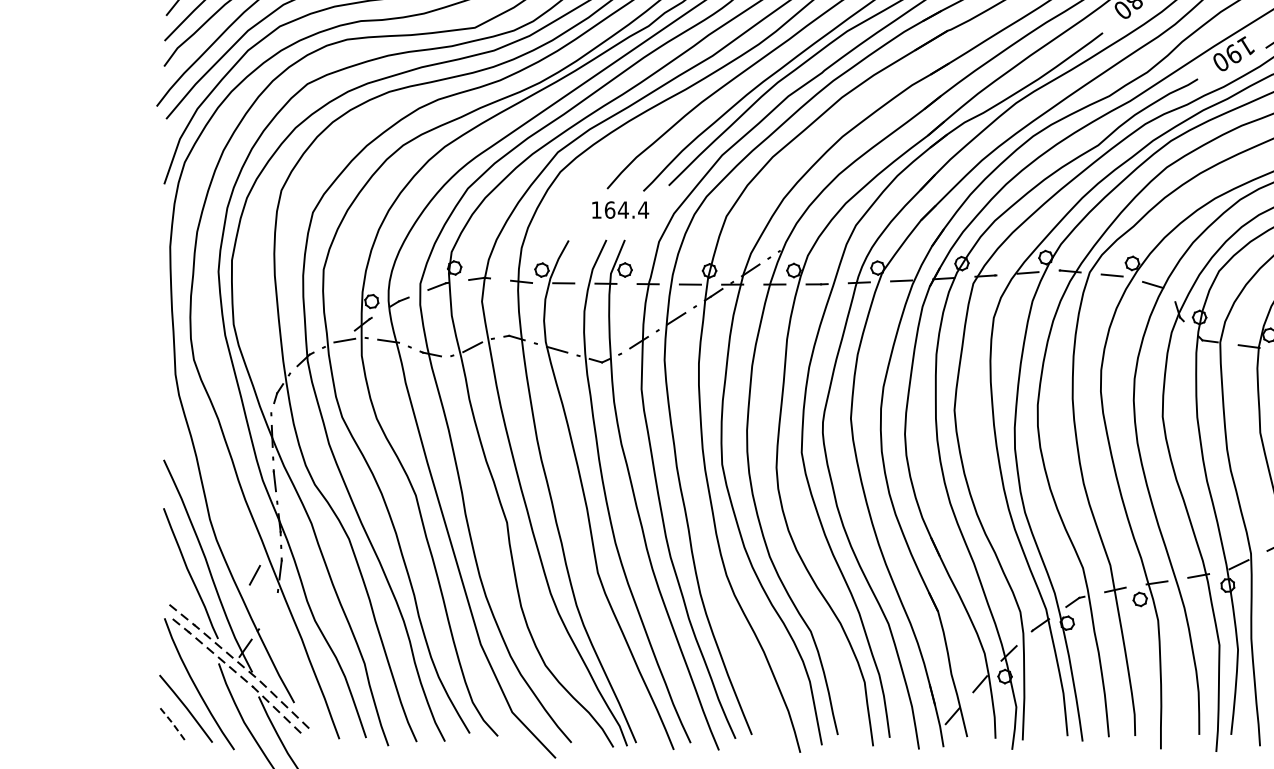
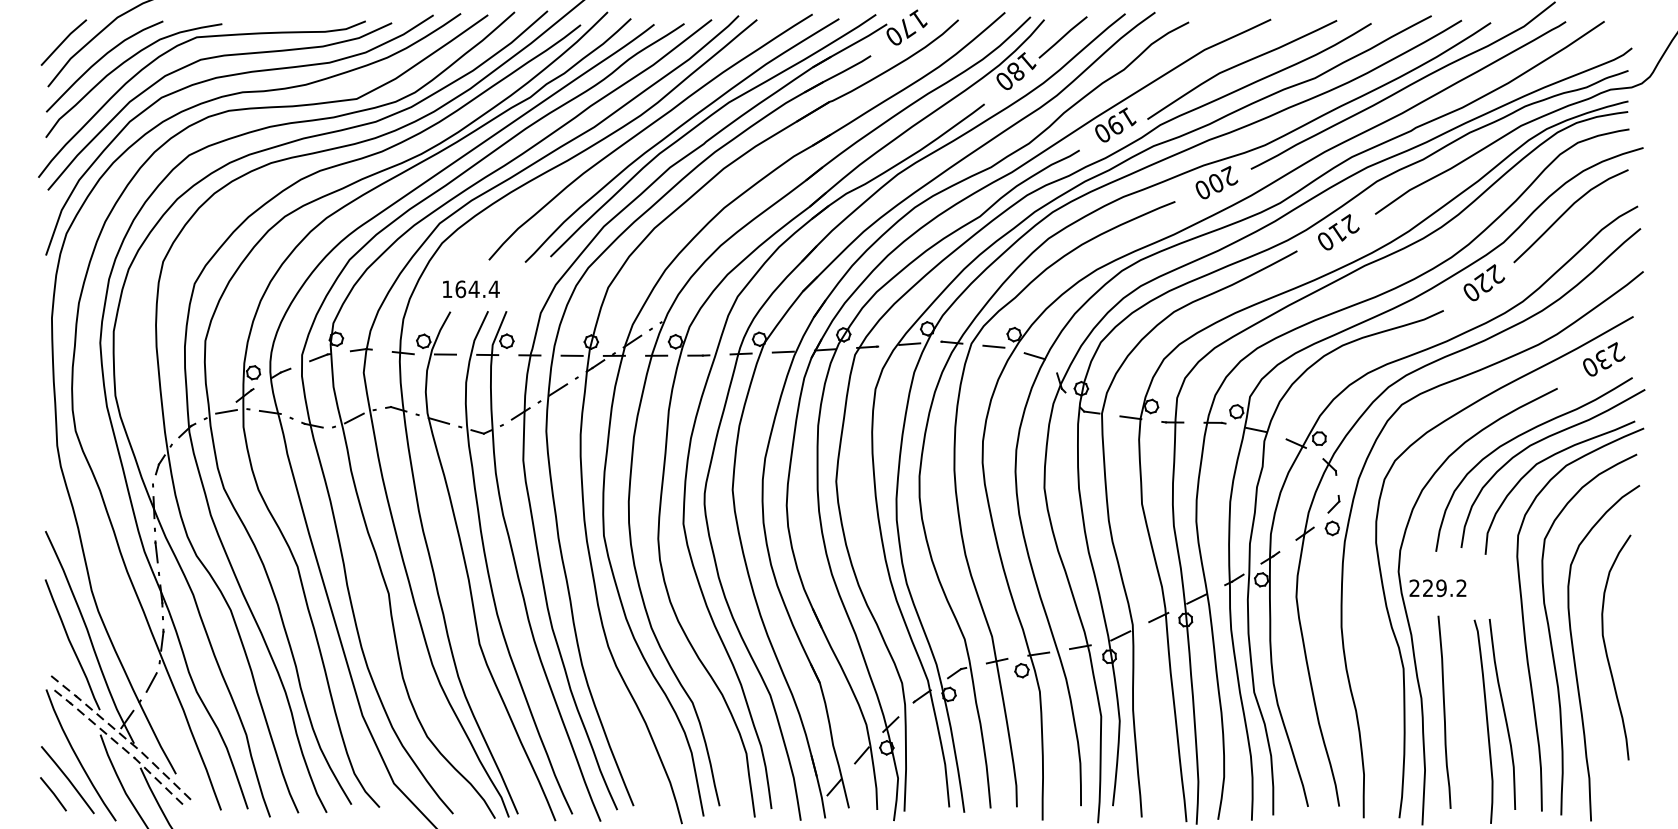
text: (620, 210) -> (471, 289), moved
line: (254, 575) -> (151, 682), moved
line: (171, 722) -> (53, 793), dashed -> solid

